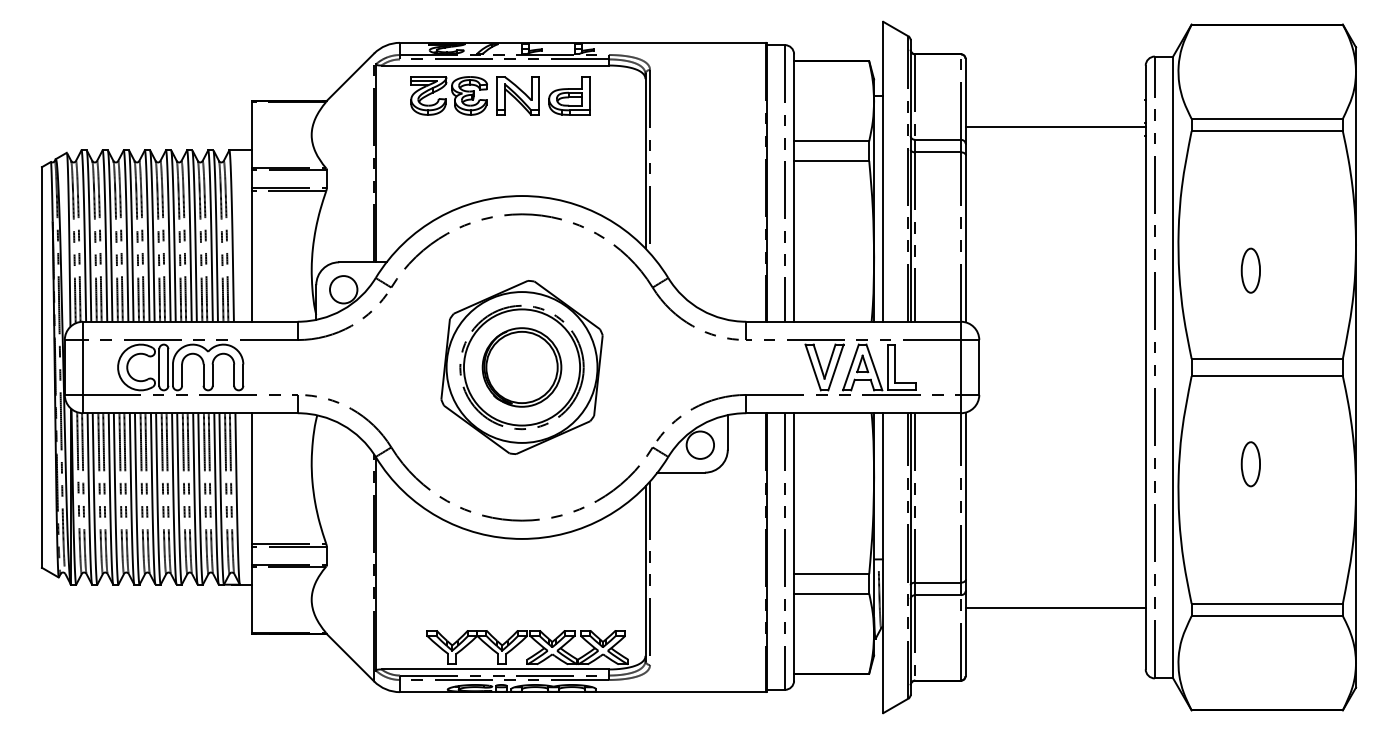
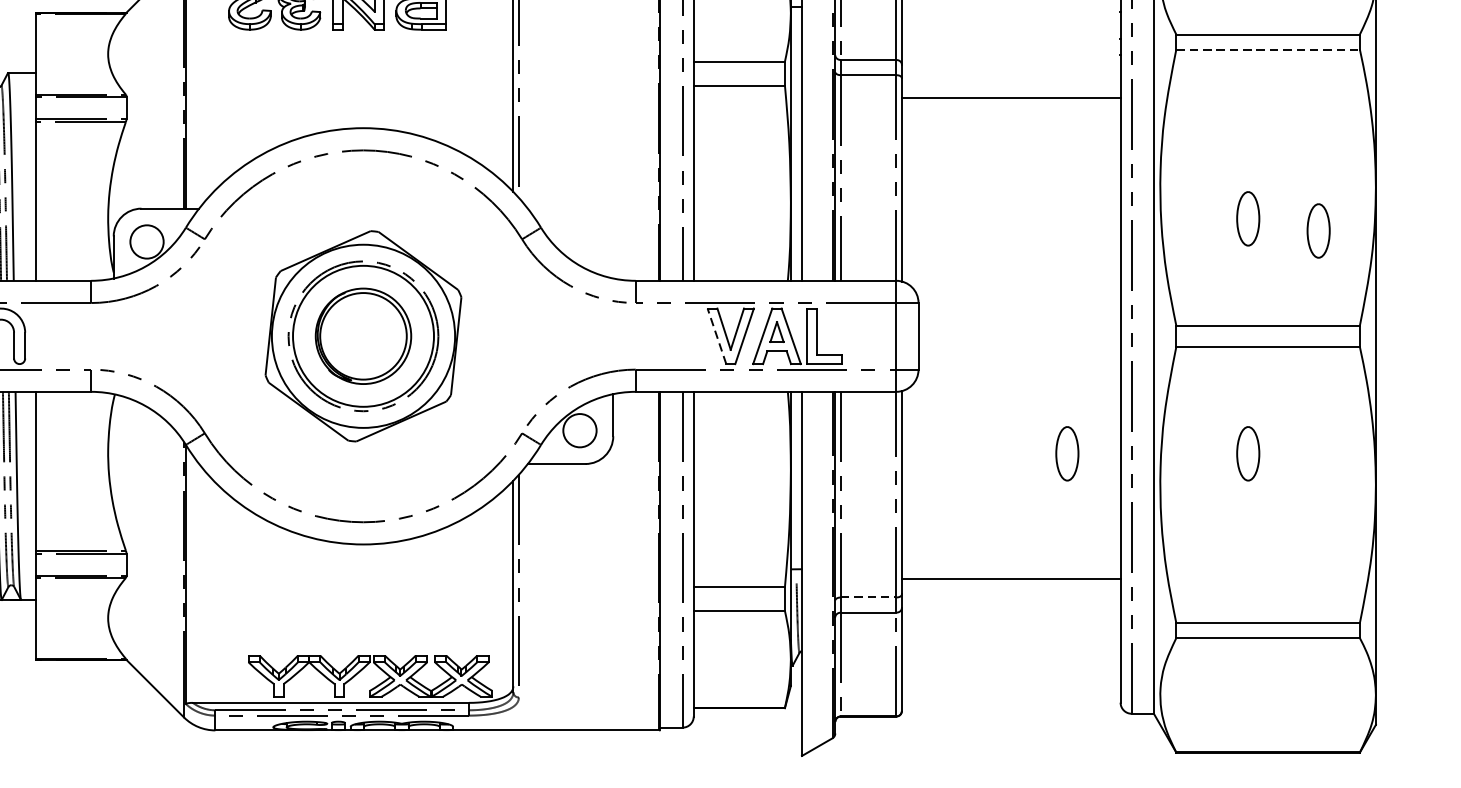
line: (1055, 126) -> (1011, 98), moved
line: (1267, 131) -> (1268, 49), solid -> dashed
part: (1308, 280) -> (1318, 230), added
line: (813, 367) -> (717, 336), solid -> dashed
part: (1101, 464) -> (1066, 454), added
line: (938, 582) -> (869, 597), solid -> dashed
line: (1055, 608) -> (1011, 579), moved

